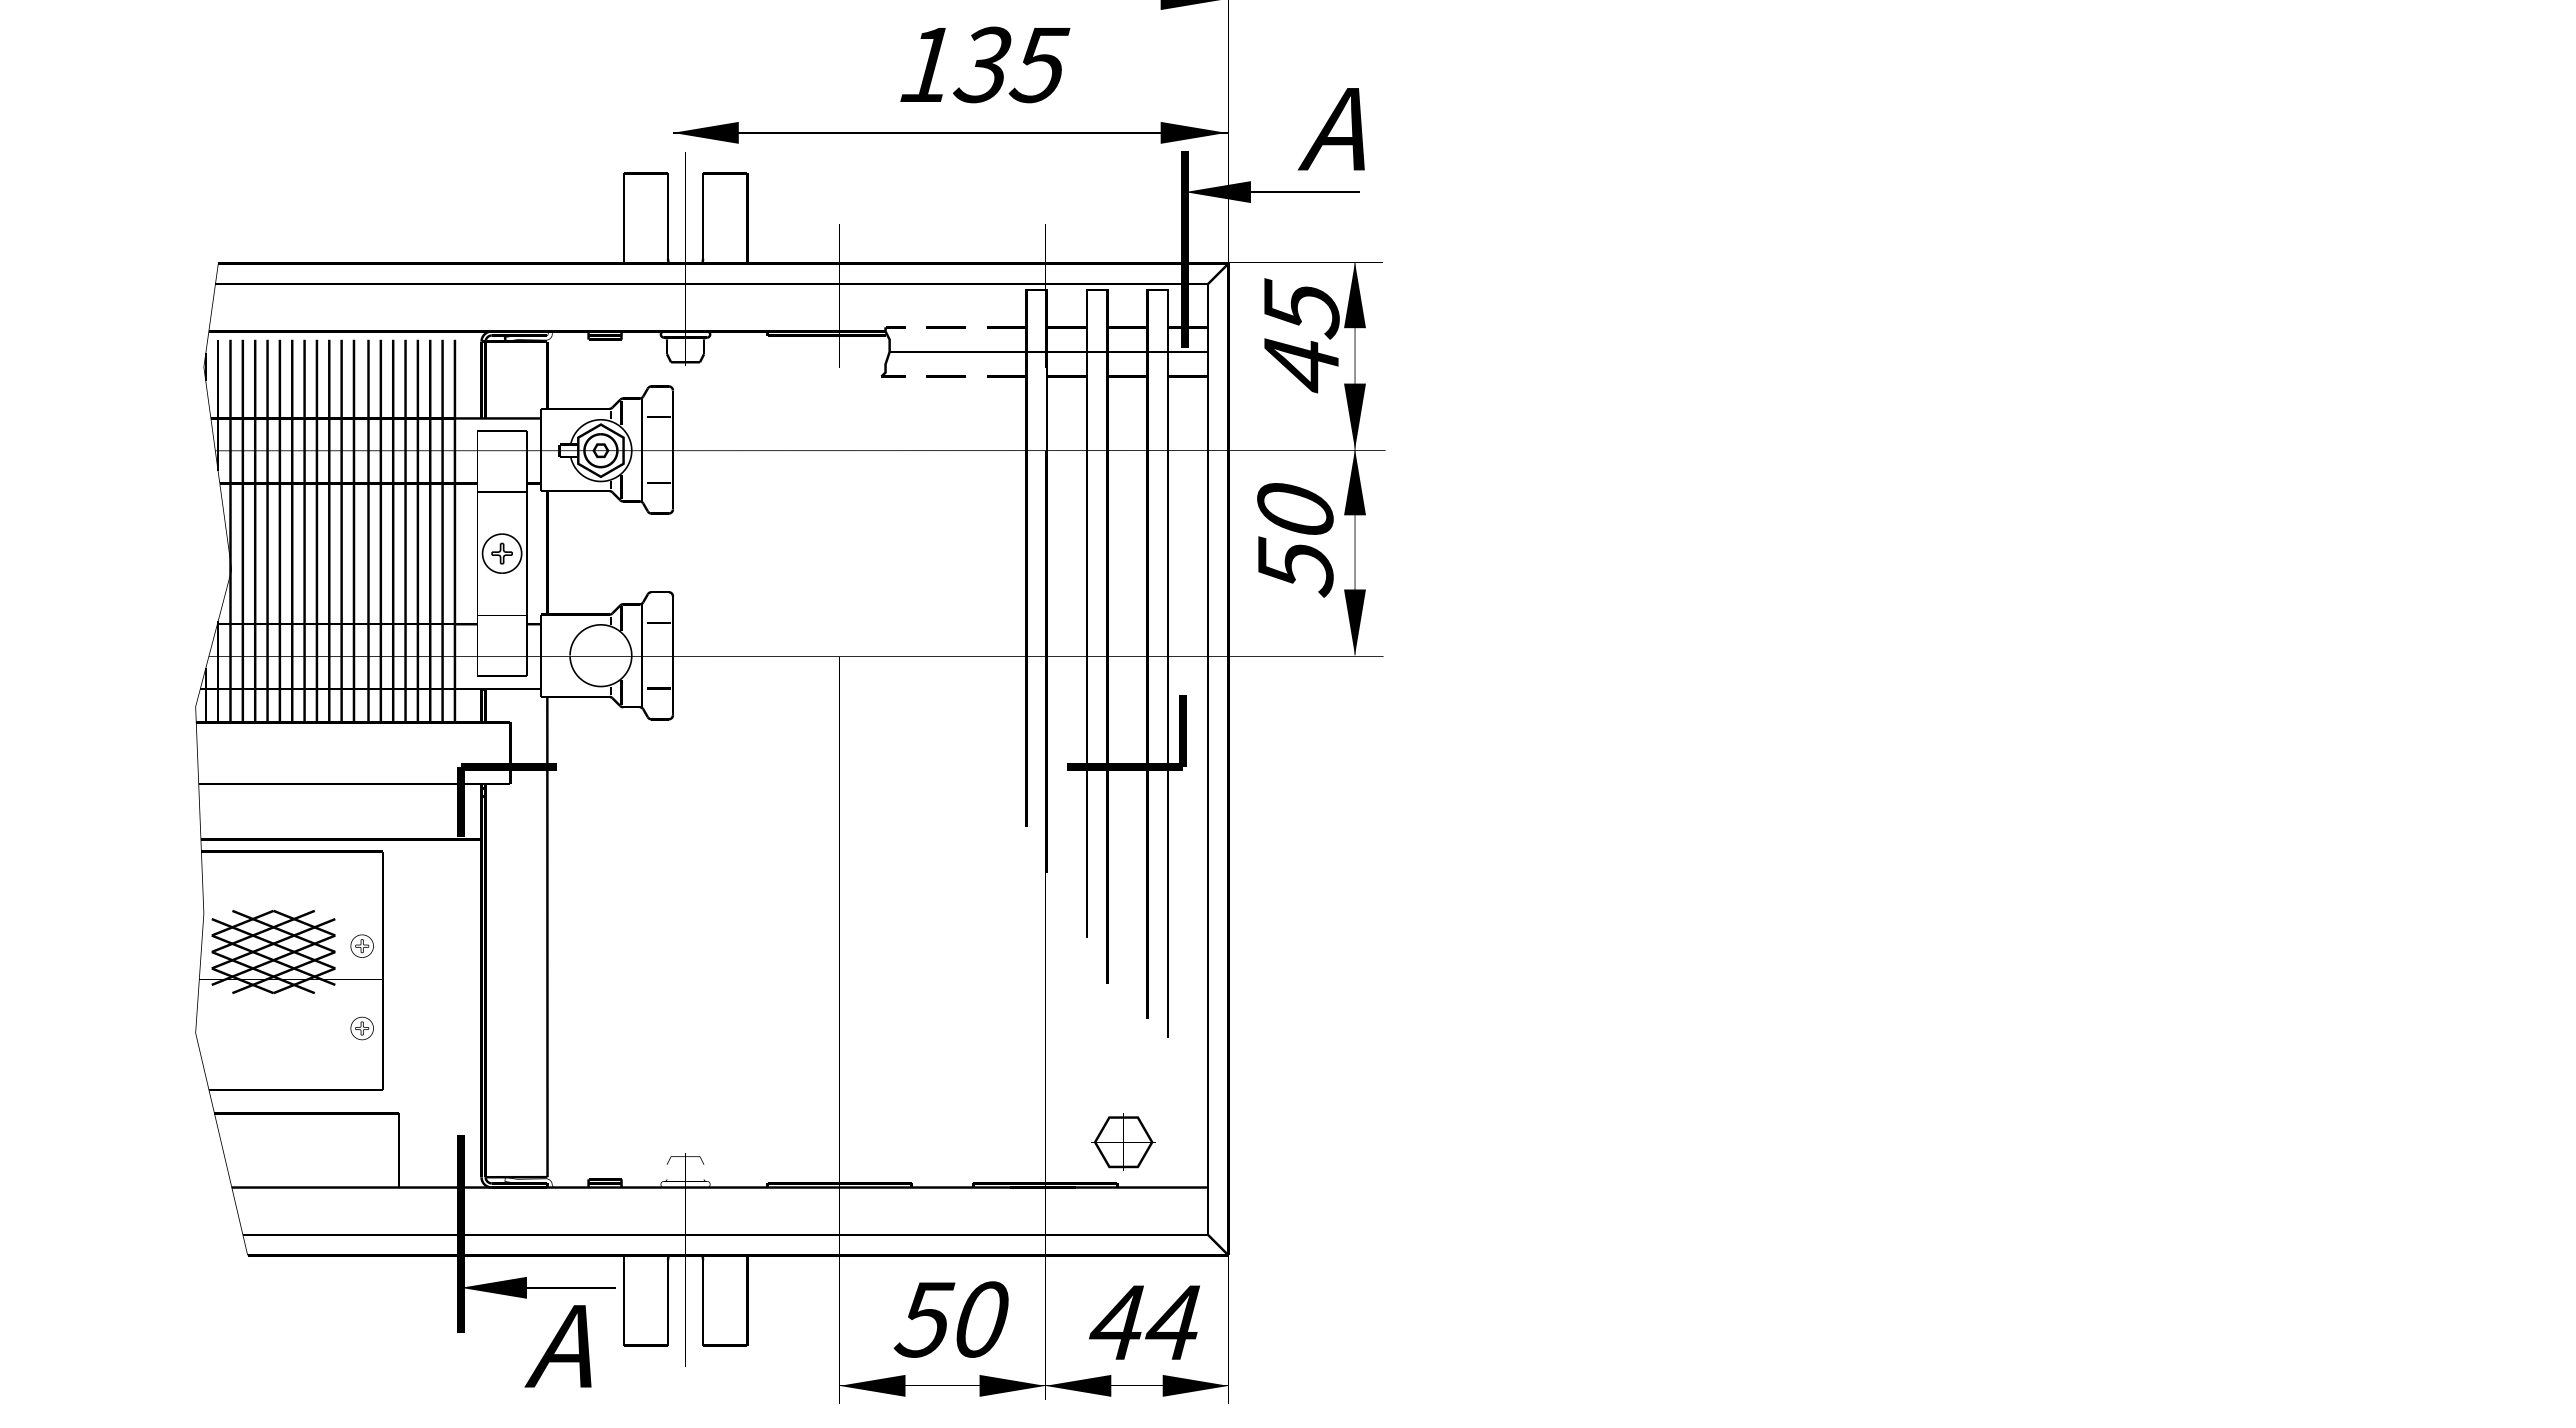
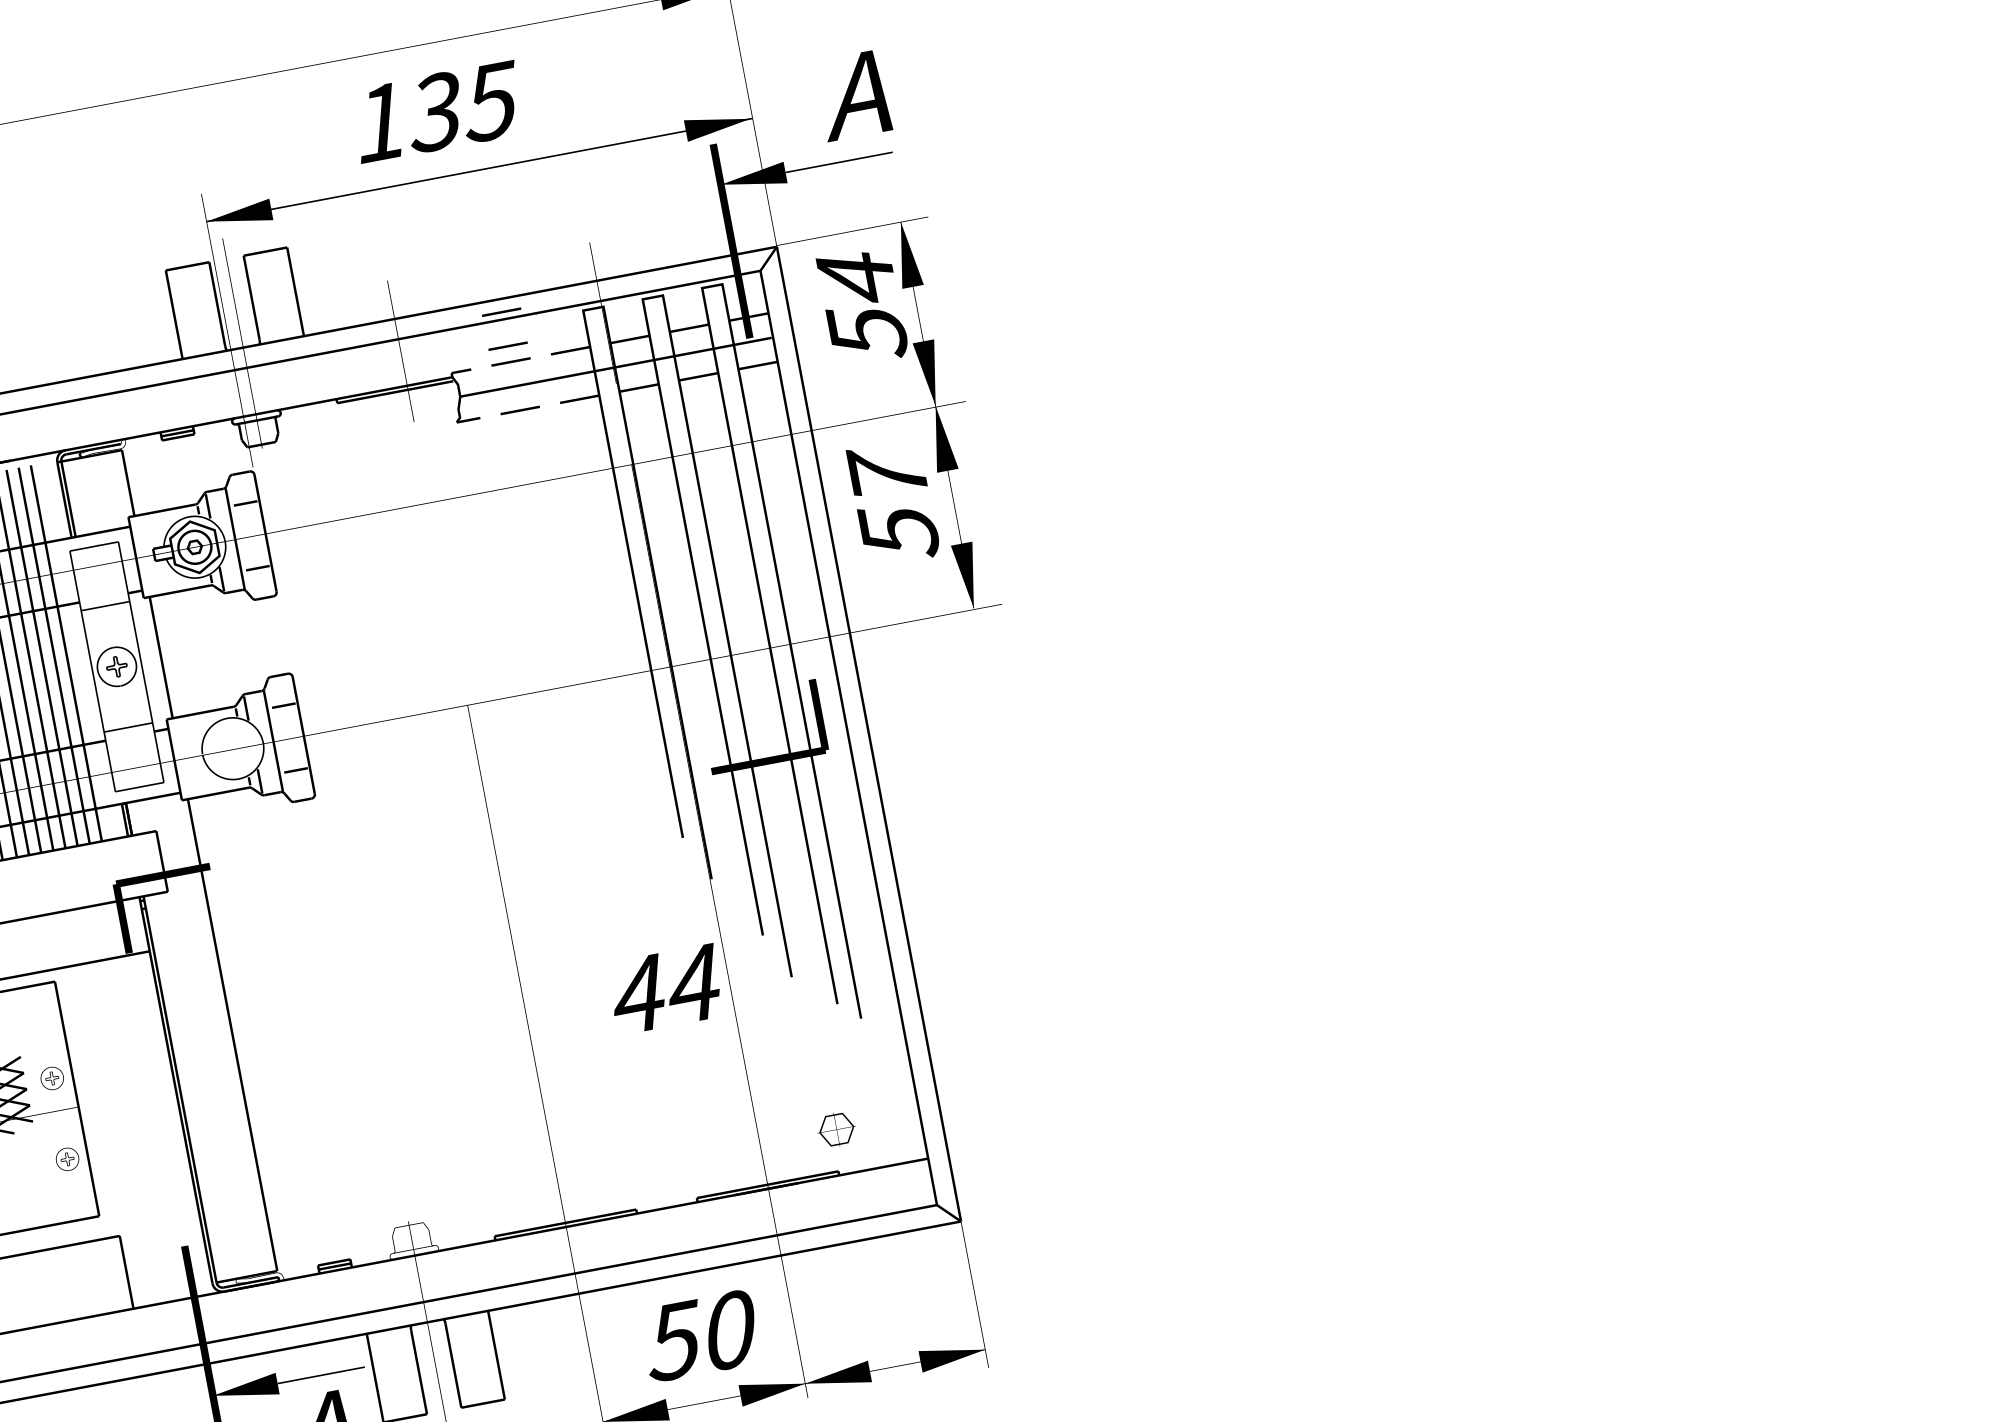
text: (985, 64) -> (437, 111), moved
line: (945, 276) -> (501, 312), added
line: (945, 311) -> (507, 346), added
text: (1301, 336) -> (862, 305), 45 -> 54
text: (1295, 505) -> (887, 472), 50 -> 57
part: (1123, 1141) -> (836, 1129), size x0.6
text: (1144, 1322) -> (665, 989), moved

